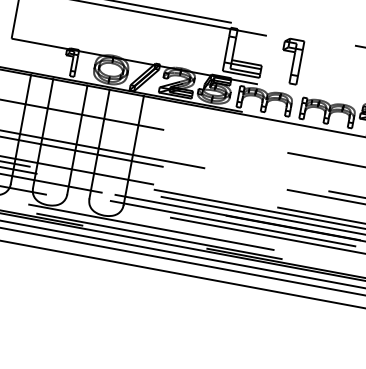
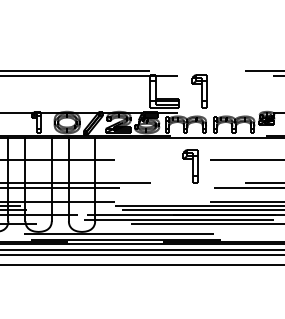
part: (260, 156) -> (190, 166), added

